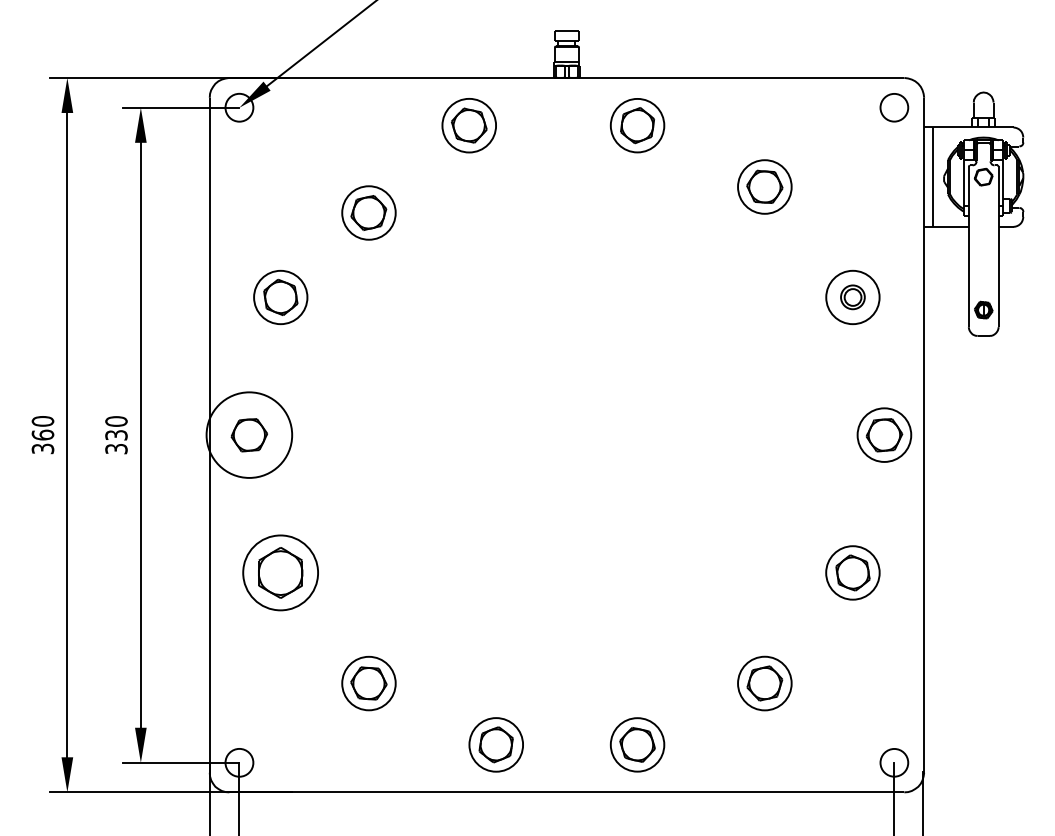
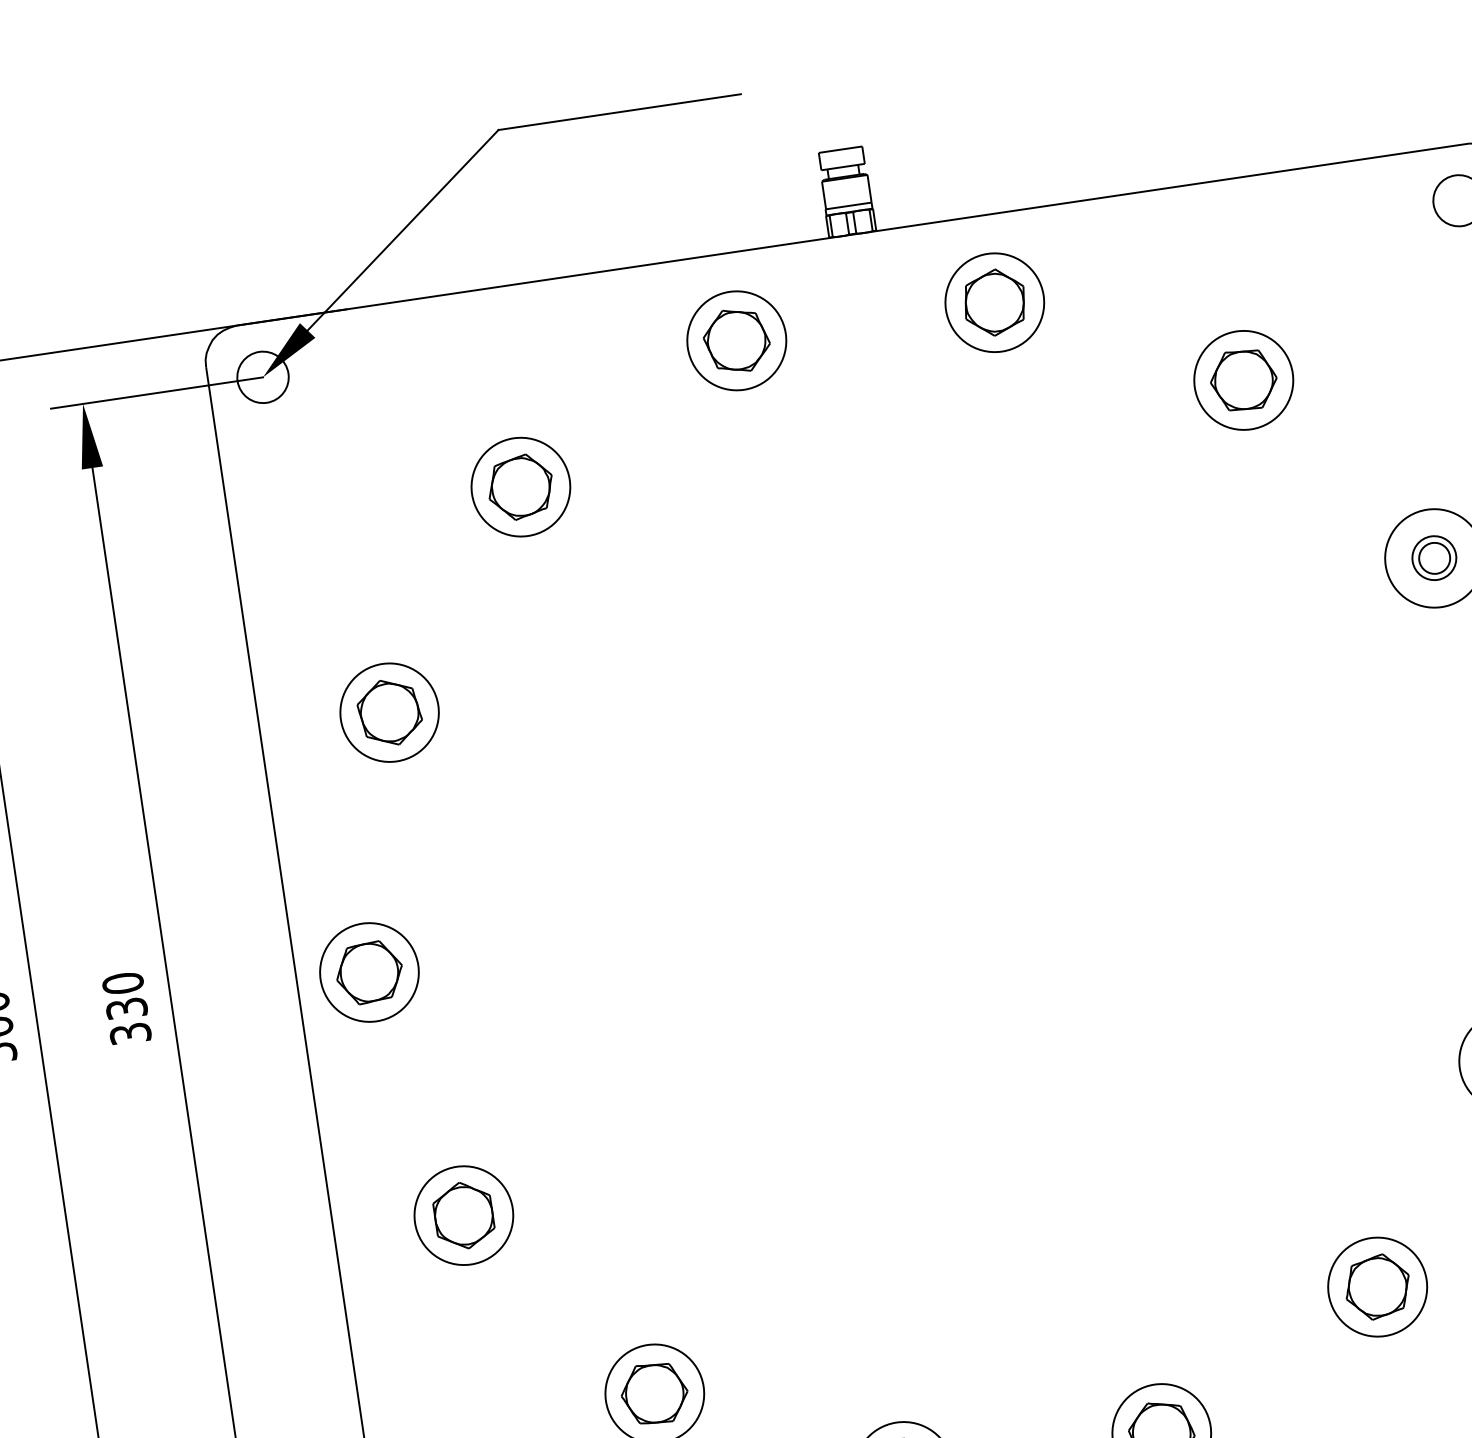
part: (468, 125) -> (735, 340), moved
part: (368, 212) -> (519, 486), moved
circle: (249, 434) -> (369, 971), size x0.62
part: (280, 572) -> (463, 1214), size x0.71

